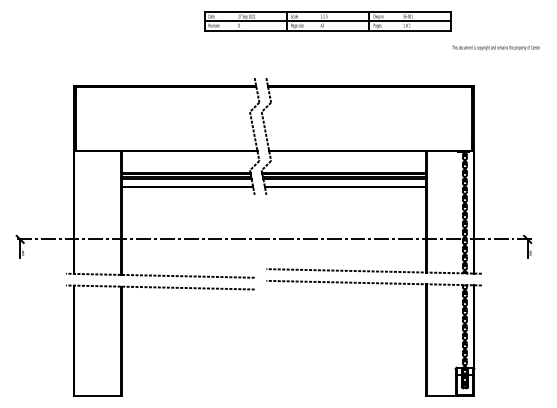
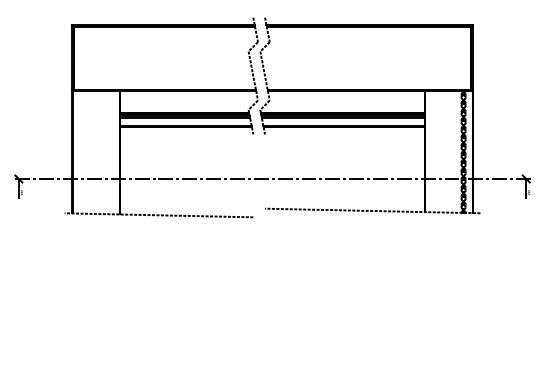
part: (425, 338) -> (424, 278), removed
part: (122, 340) -> (121, 280), removed

